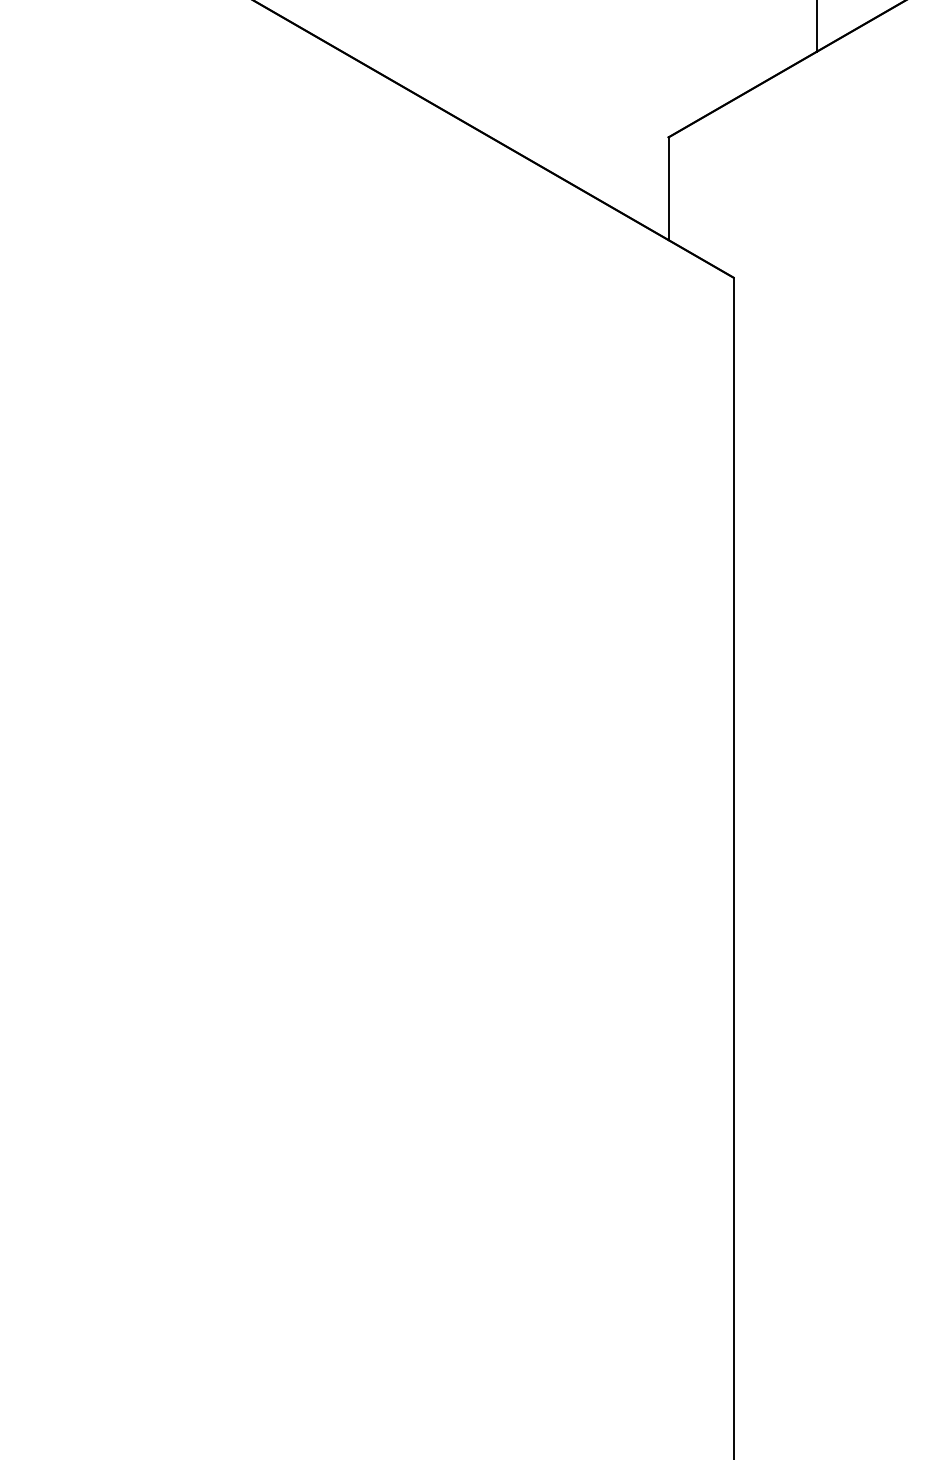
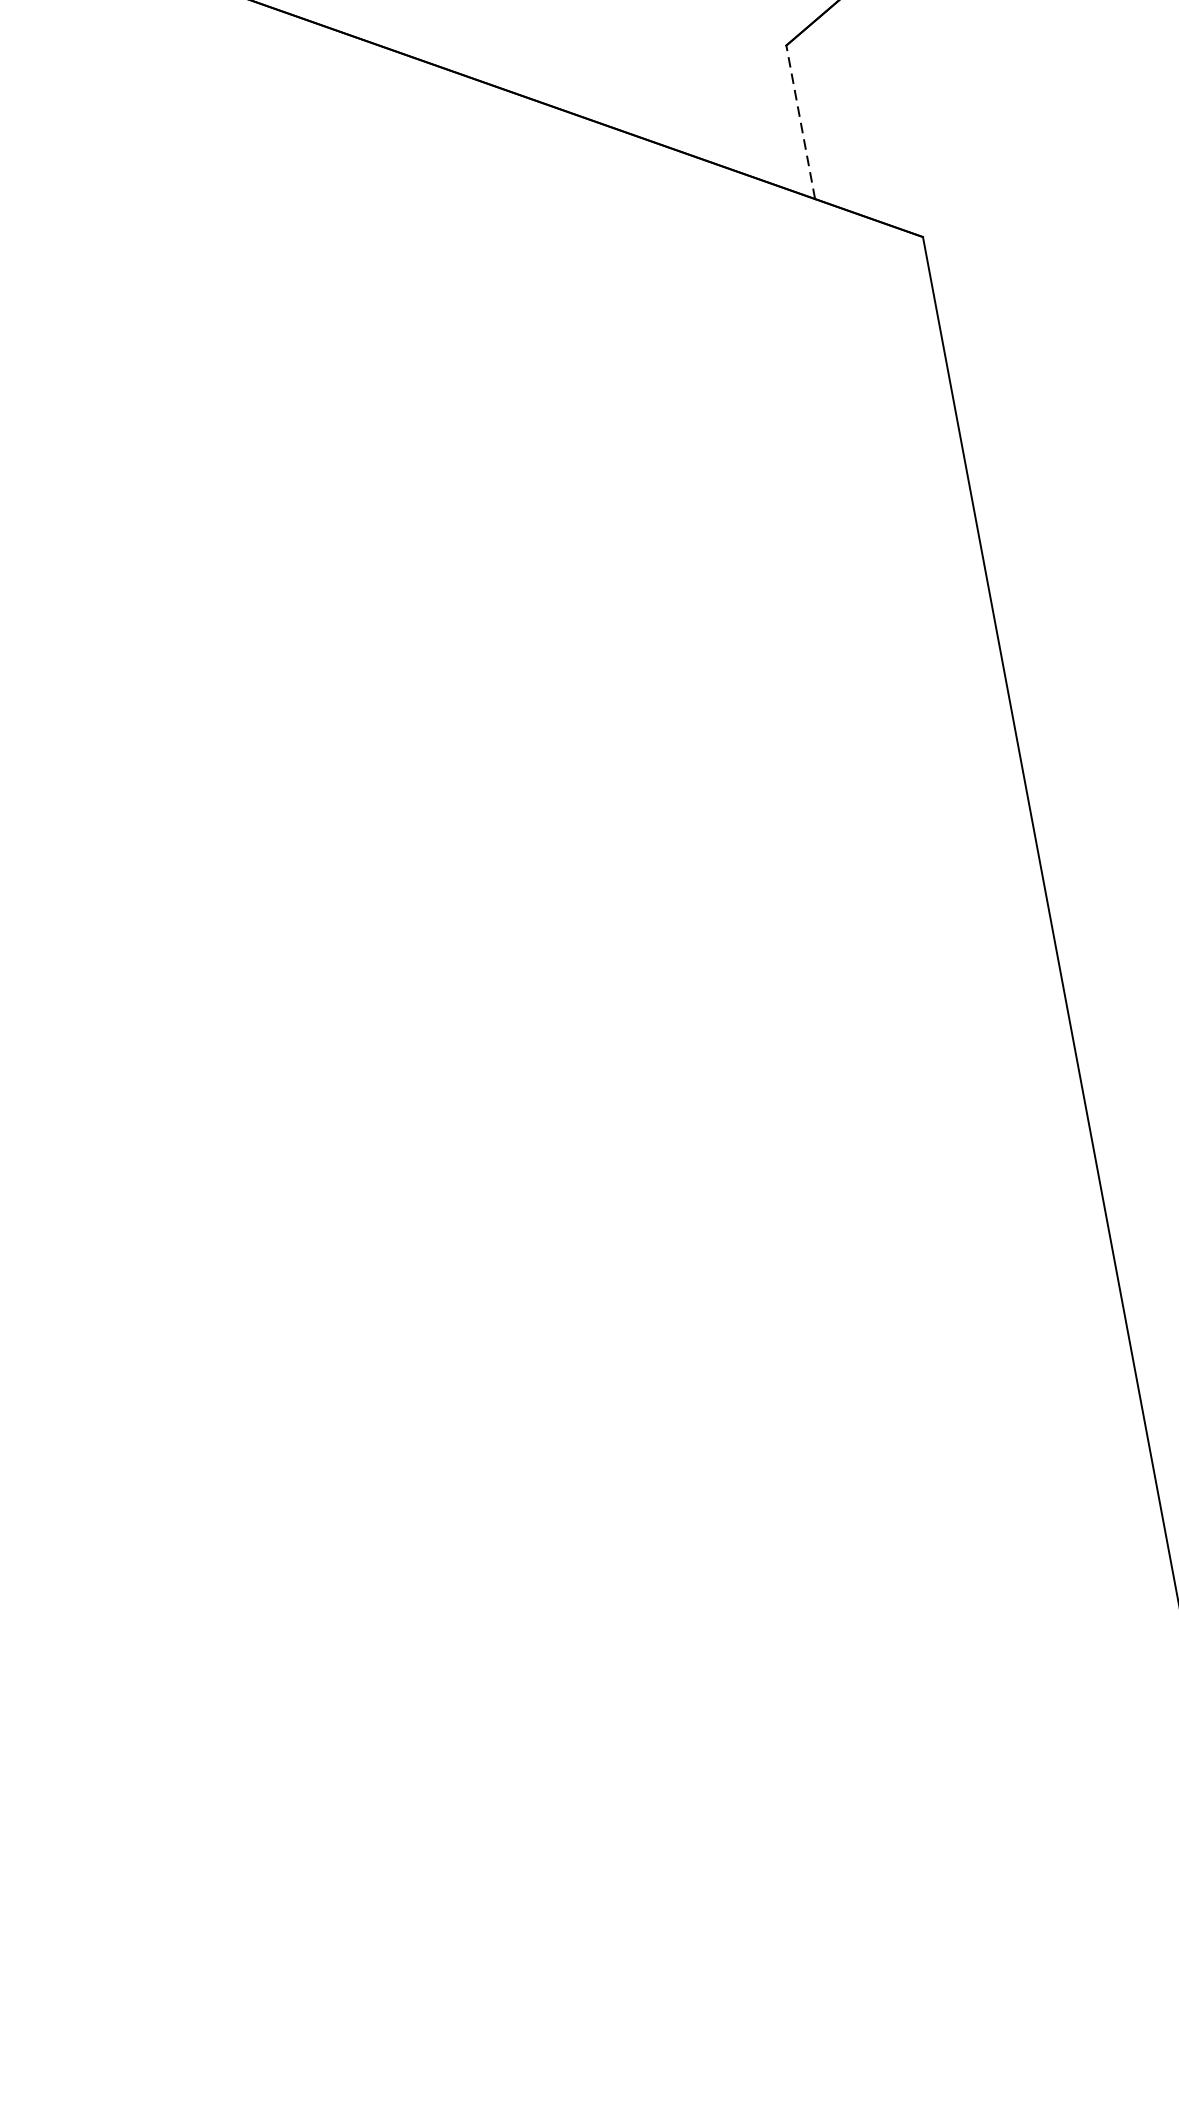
line: (668, 188) -> (800, 121), solid -> dashed

